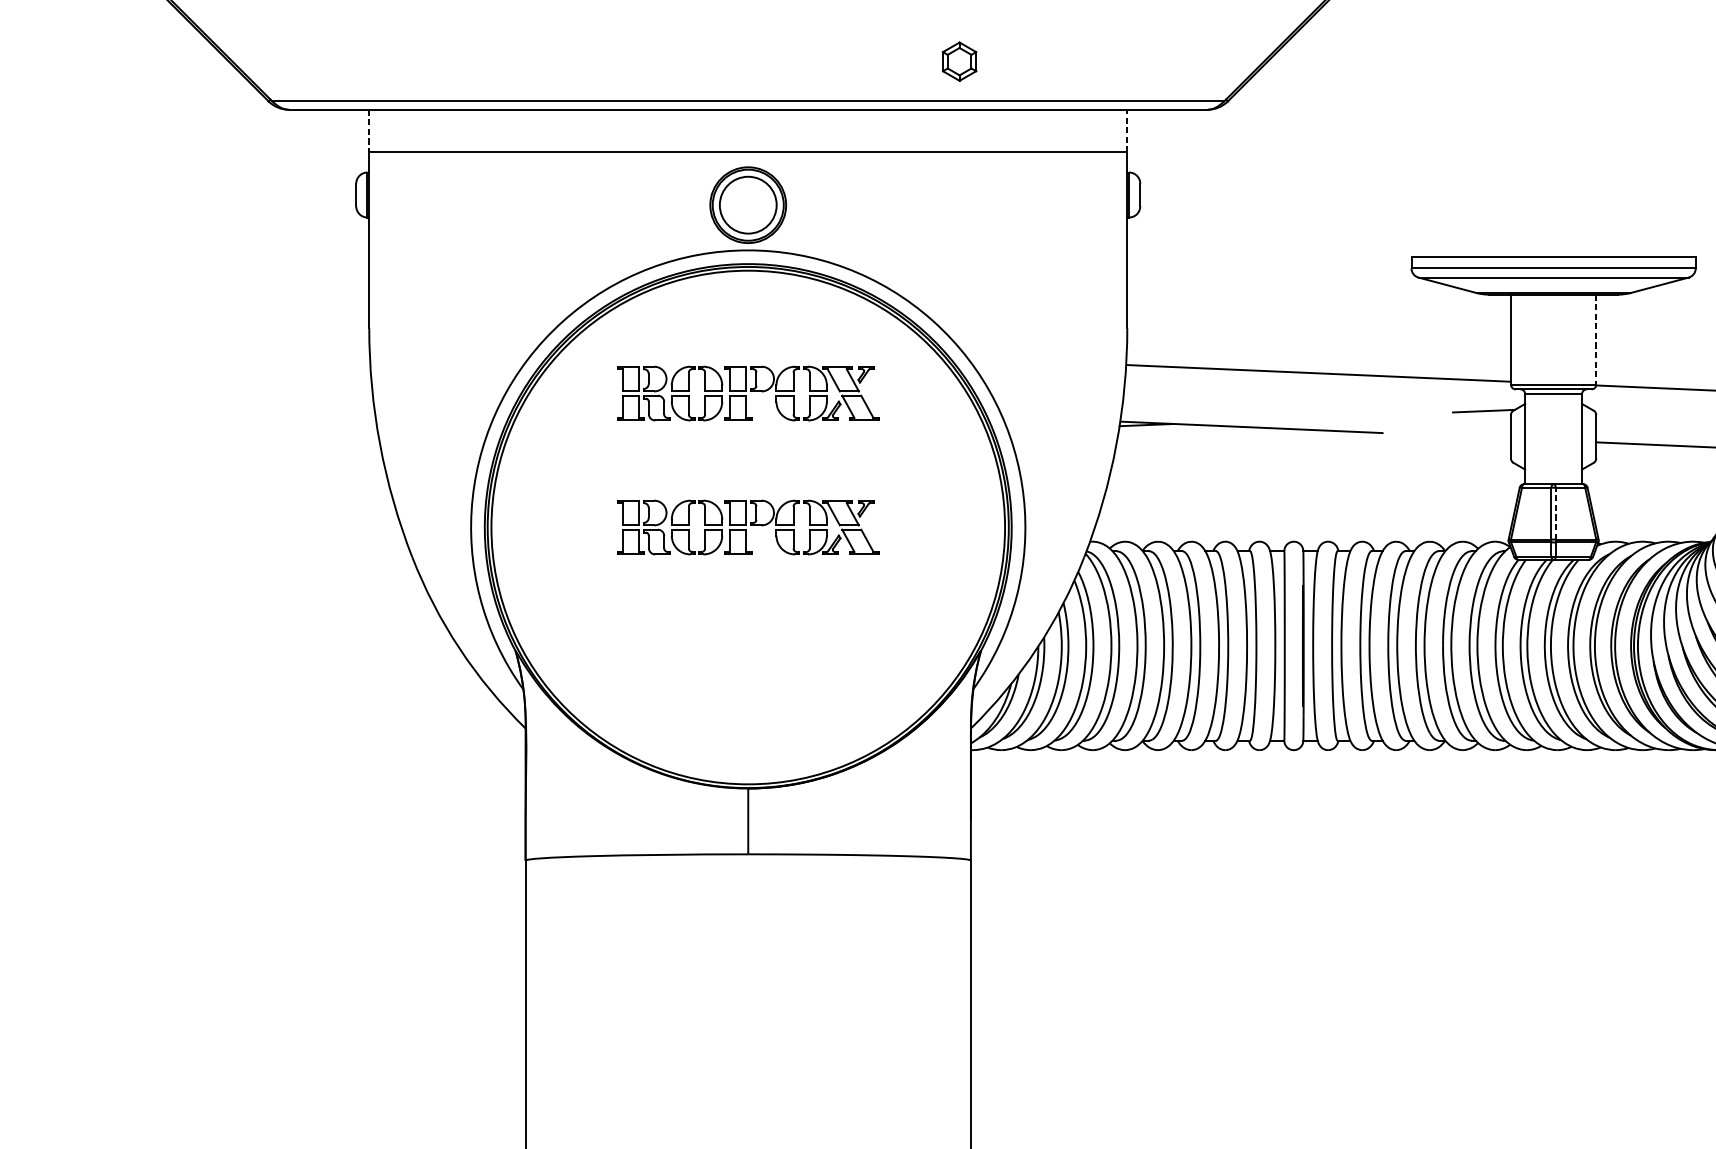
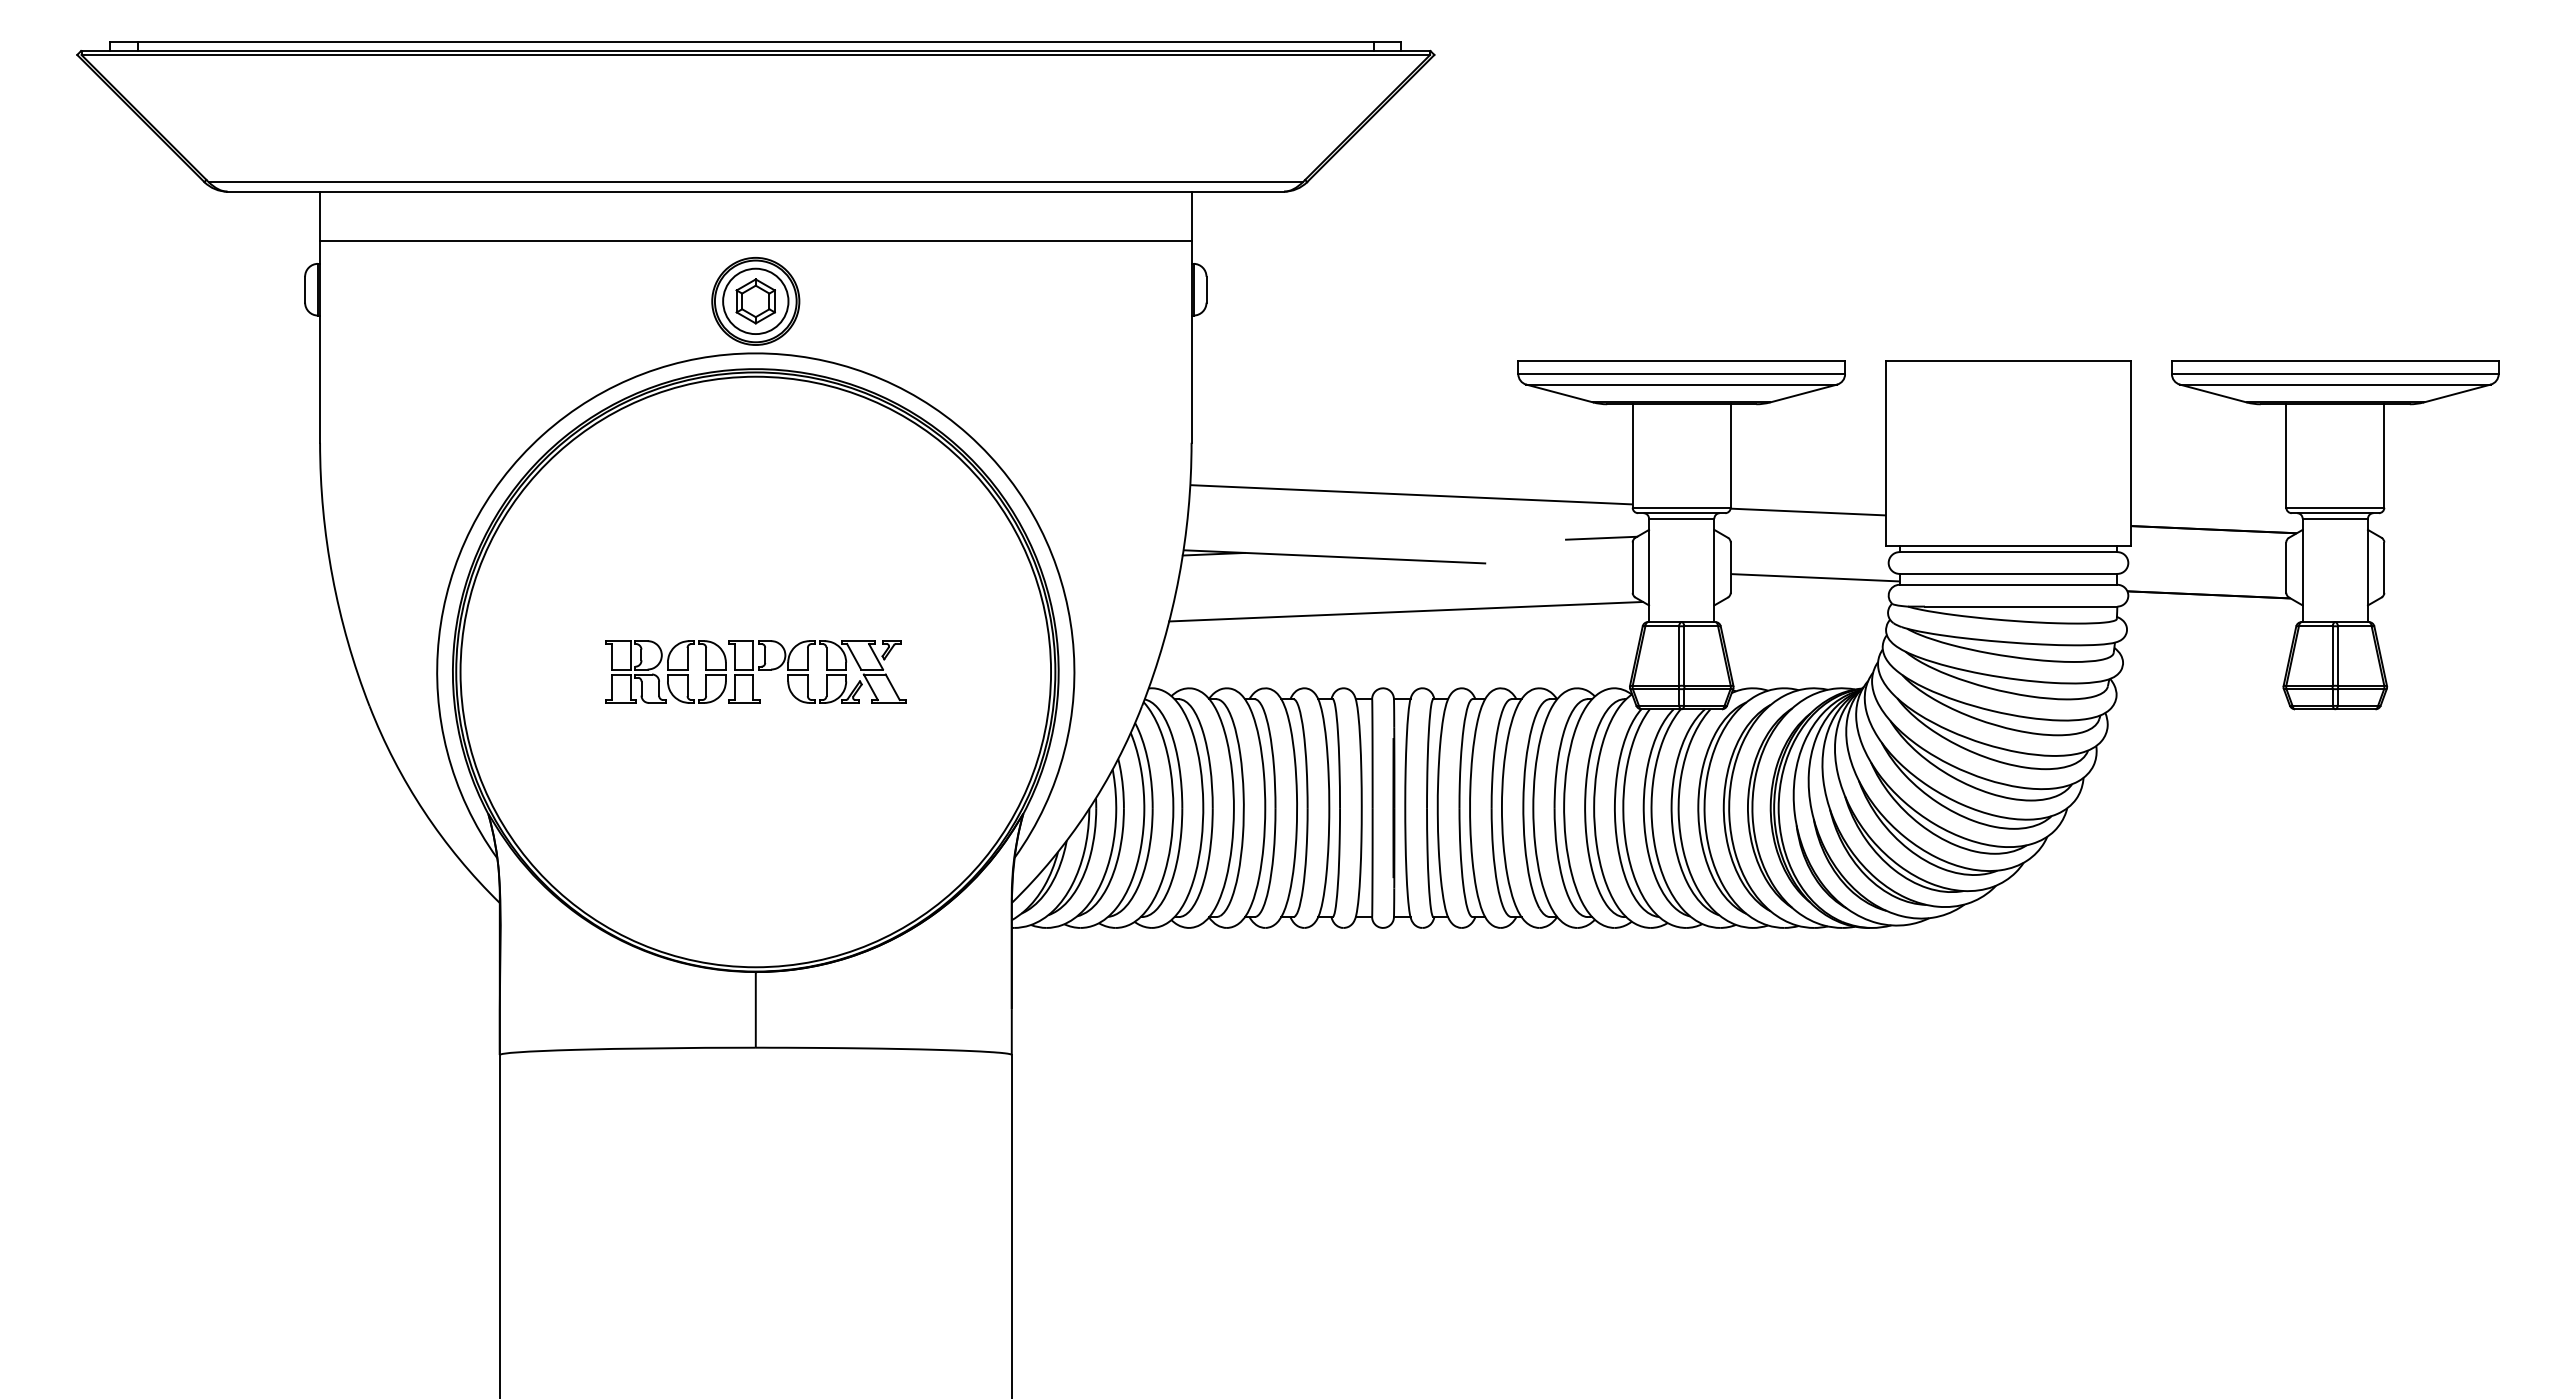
part: (959, 61) -> (755, 301), moved
line: (369, 131) -> (320, 216), dashed -> solid
line: (1127, 131) -> (1191, 216), dashed -> solid
line: (1596, 340) -> (1730, 456), dashed -> solid
part: (747, 393) -> (755, 517), removed
line: (1314, 474) -> (1406, 611), added
line: (1556, 514) -> (1684, 656), dashed -> solid

